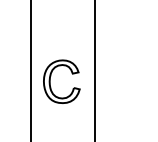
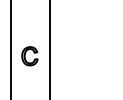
part: (61, 82) -> (29, 56), size x0.71

